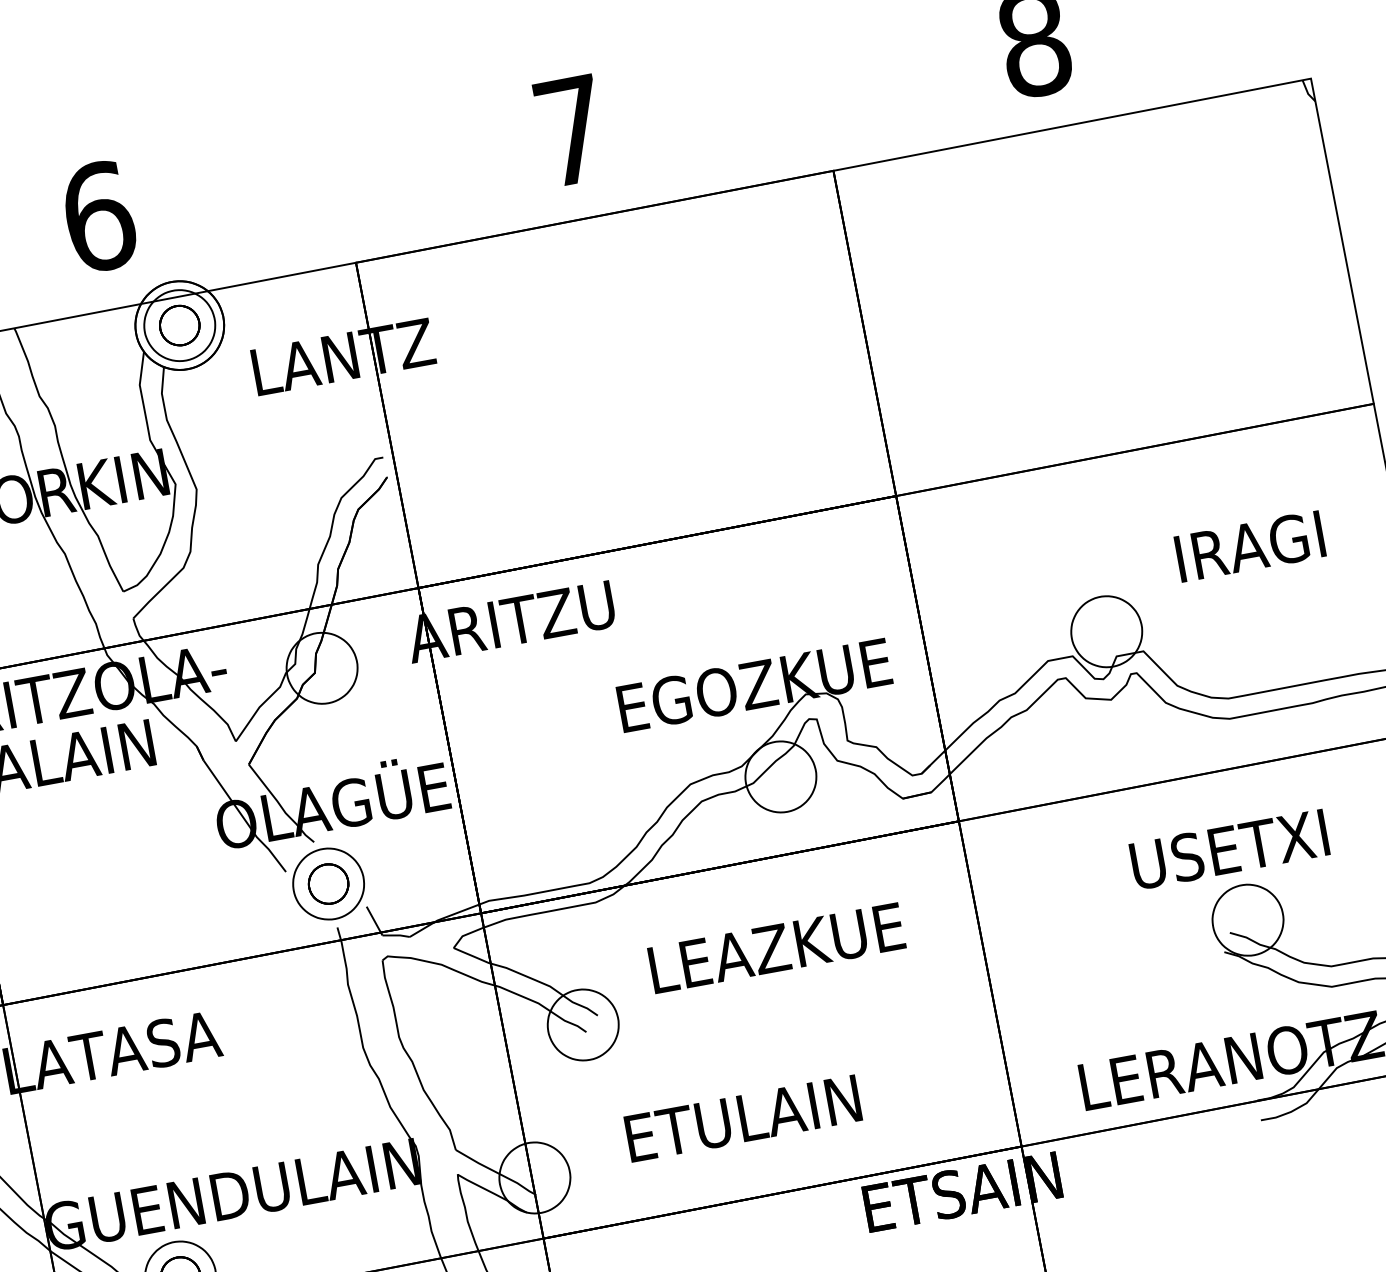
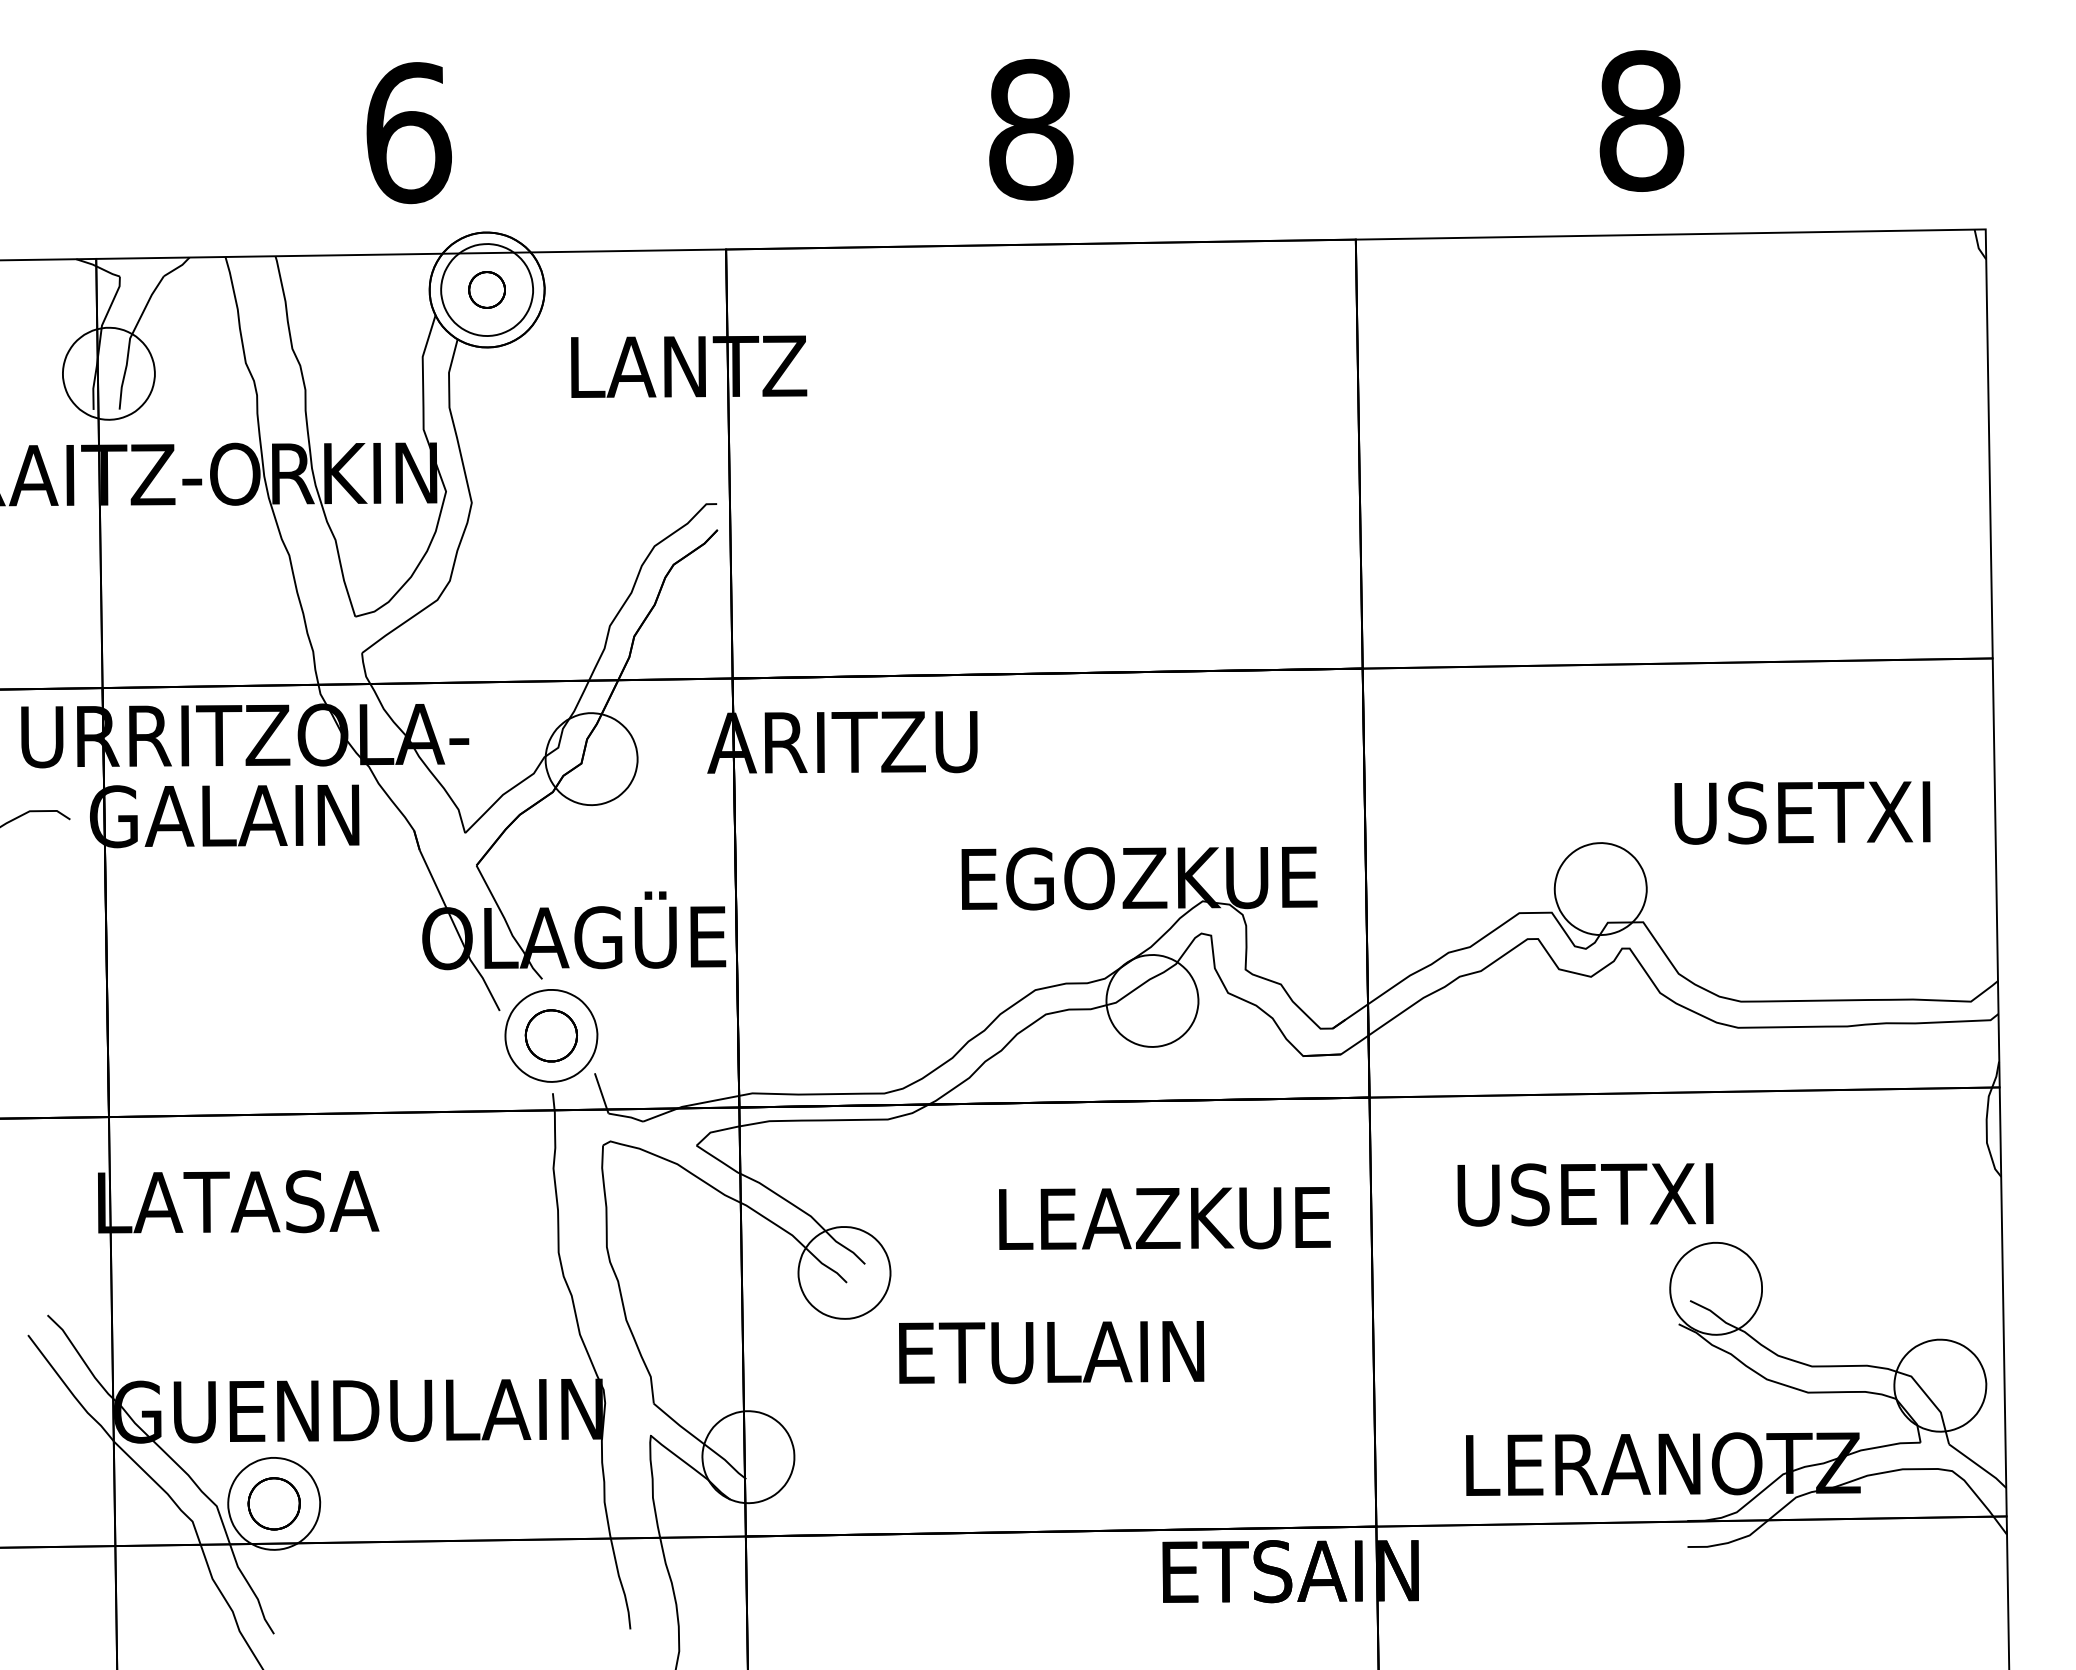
text: (572, 130) -> (1031, 129), 7 -> 8
part: (179, 325) -> (486, 289), size x0.7
text: (1249, 546) -> (1802, 812), IRAGI -> USETXI
text: (1229, 849) -> (1585, 1194), moved
text: (776, 948) -> (1164, 1218), moved
text: (743, 1118) -> (1051, 1352), moved

